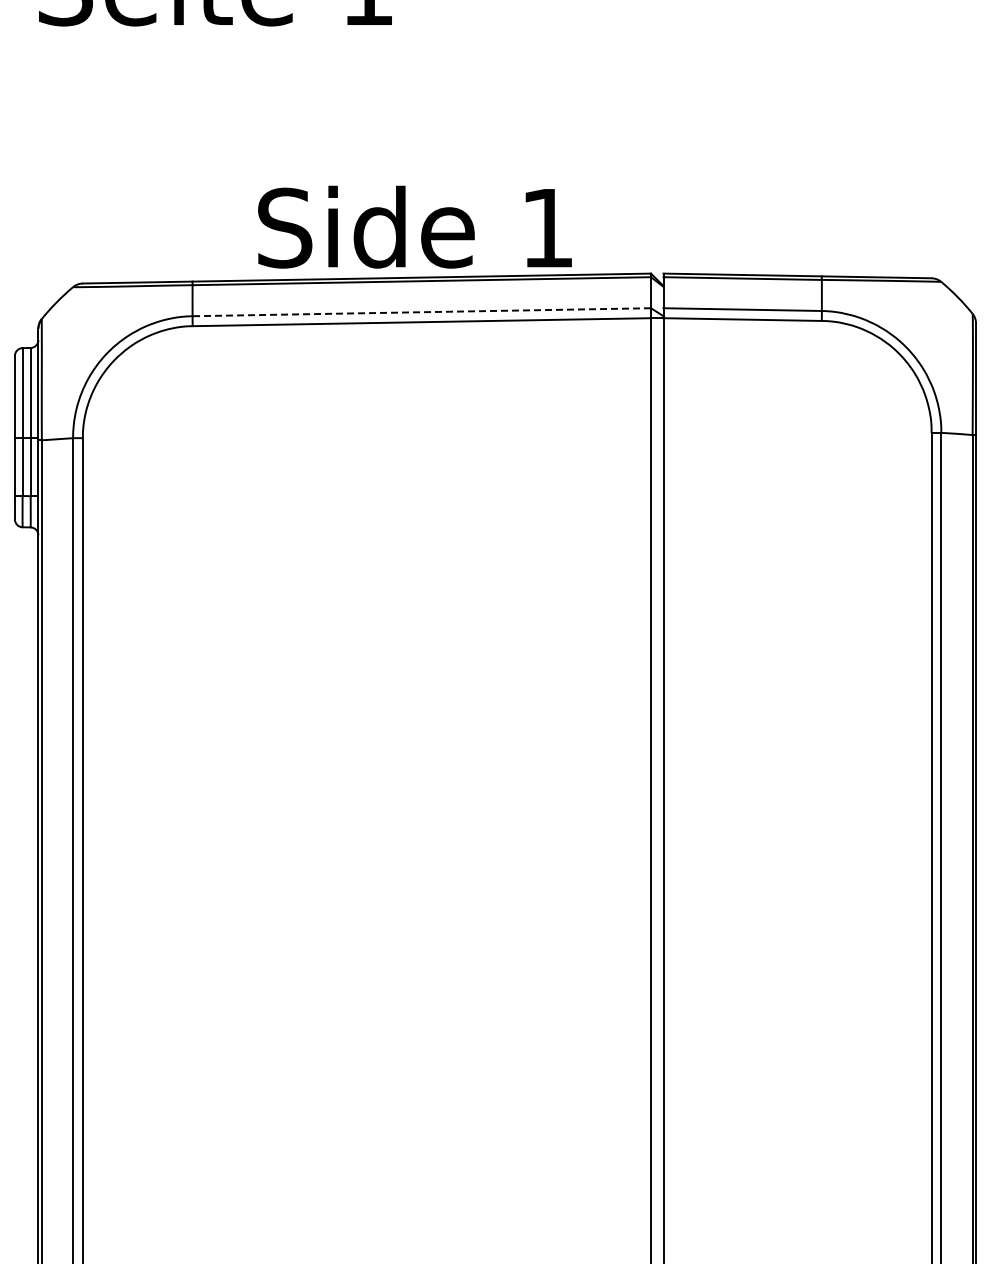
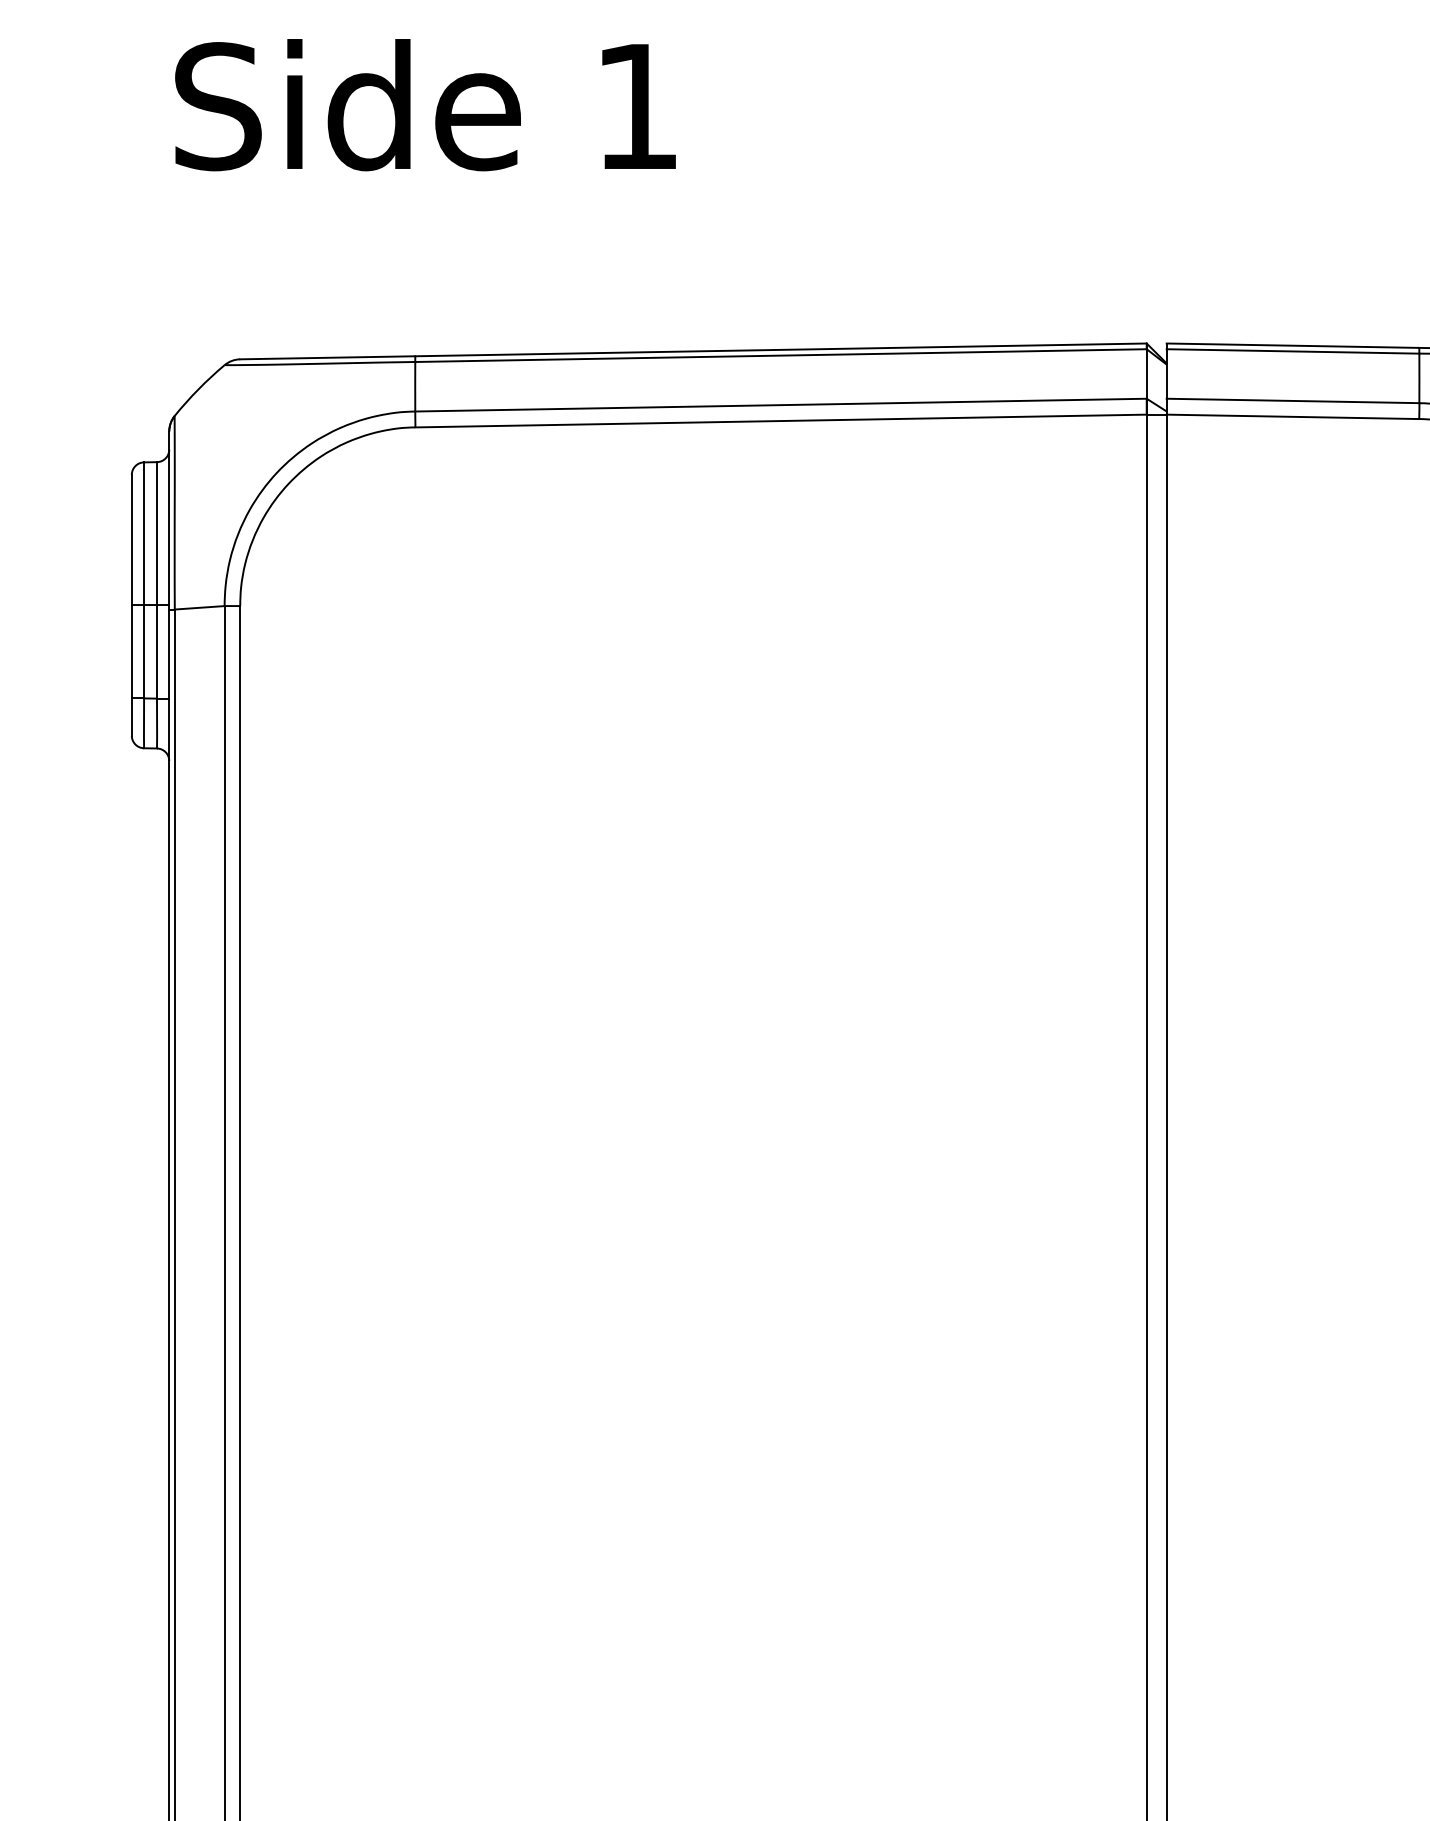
text: (414, 226) -> (424, 103), moved
line: (421, 312) -> (780, 405), dashed -> solid

